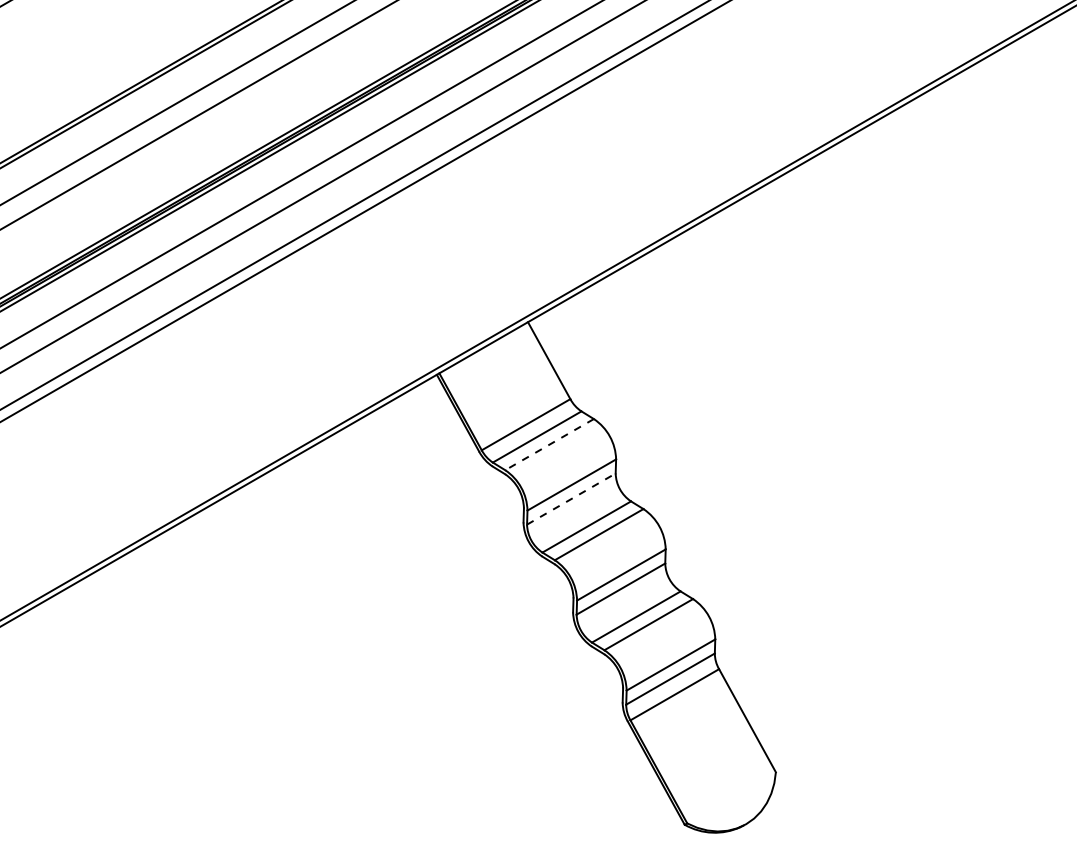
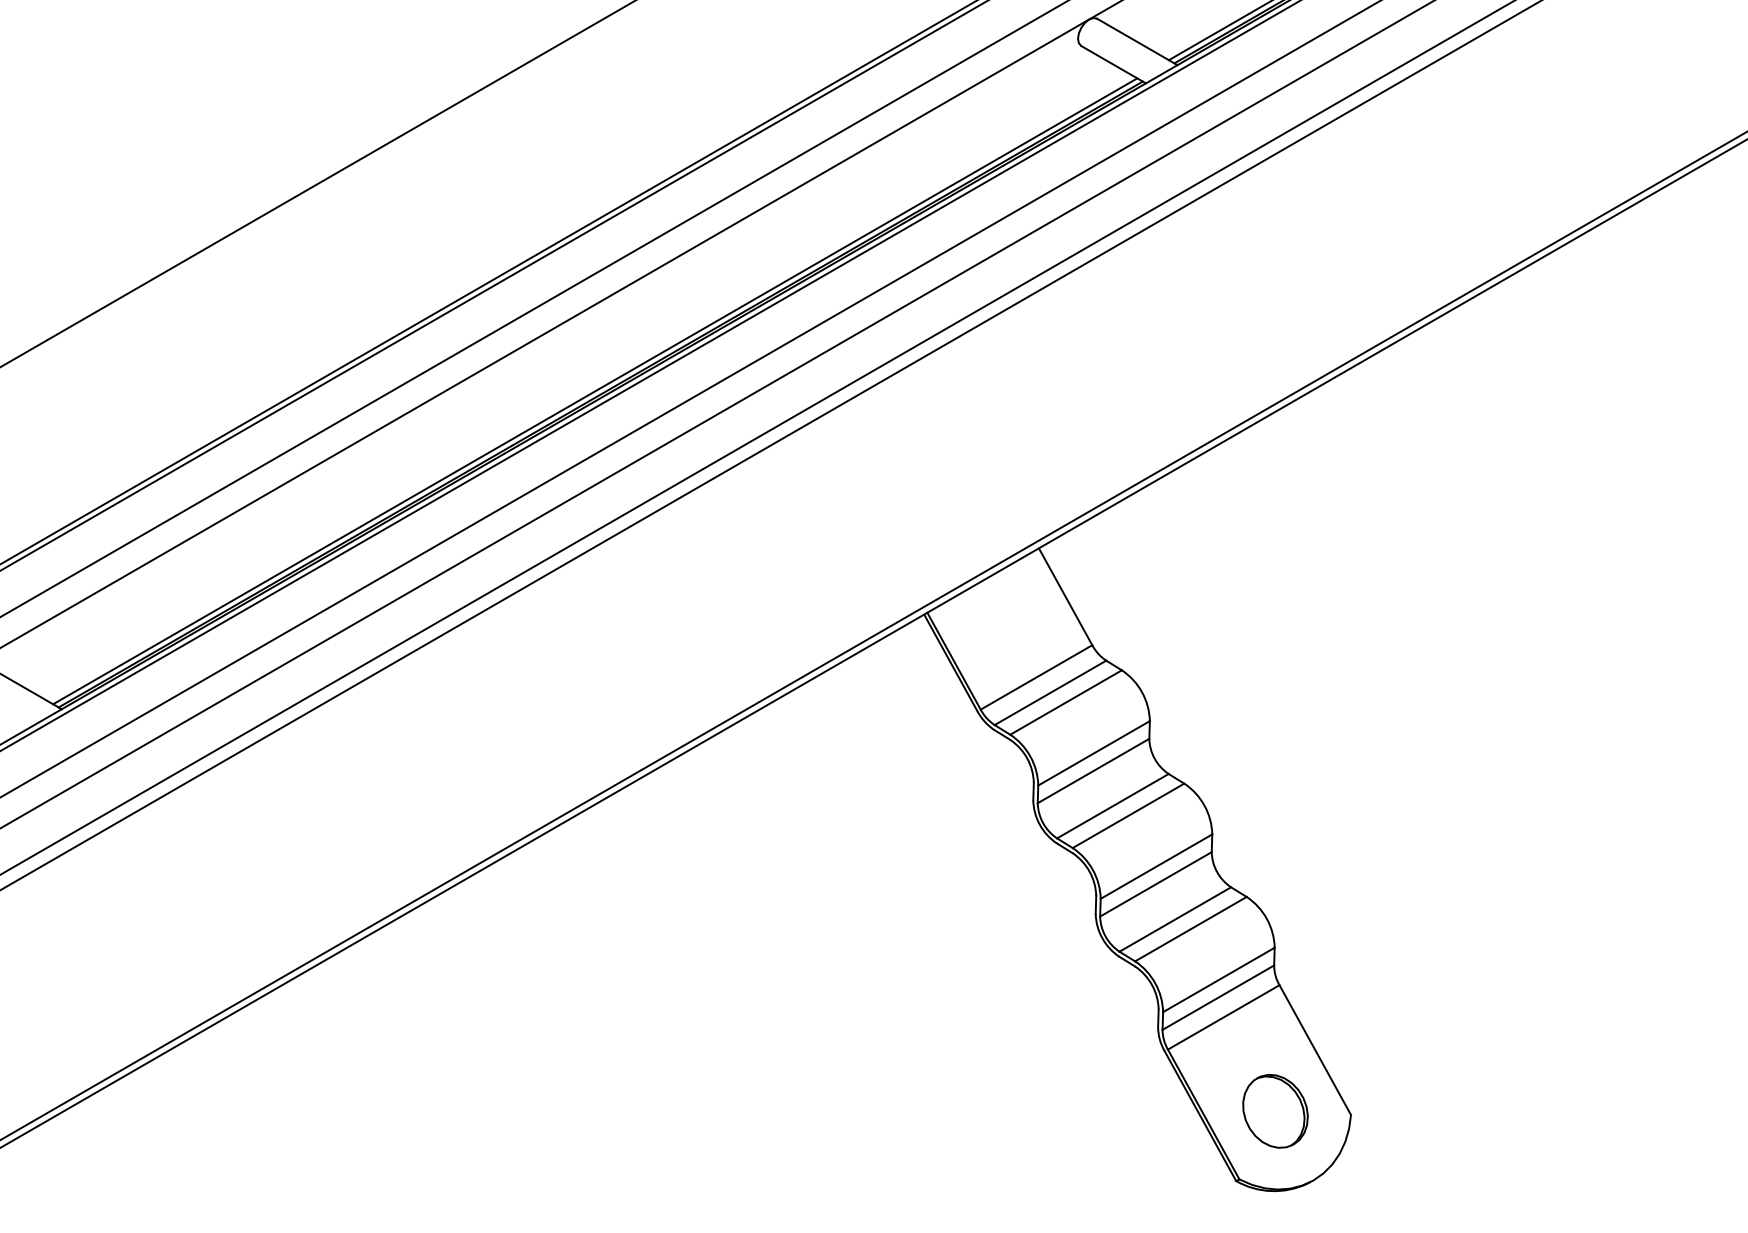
line: (549, 444) -> (1065, 702), dashed -> solid
line: (571, 498) -> (1093, 770), dashed -> solid
part: (715, 769) -> (1275, 1111), added

